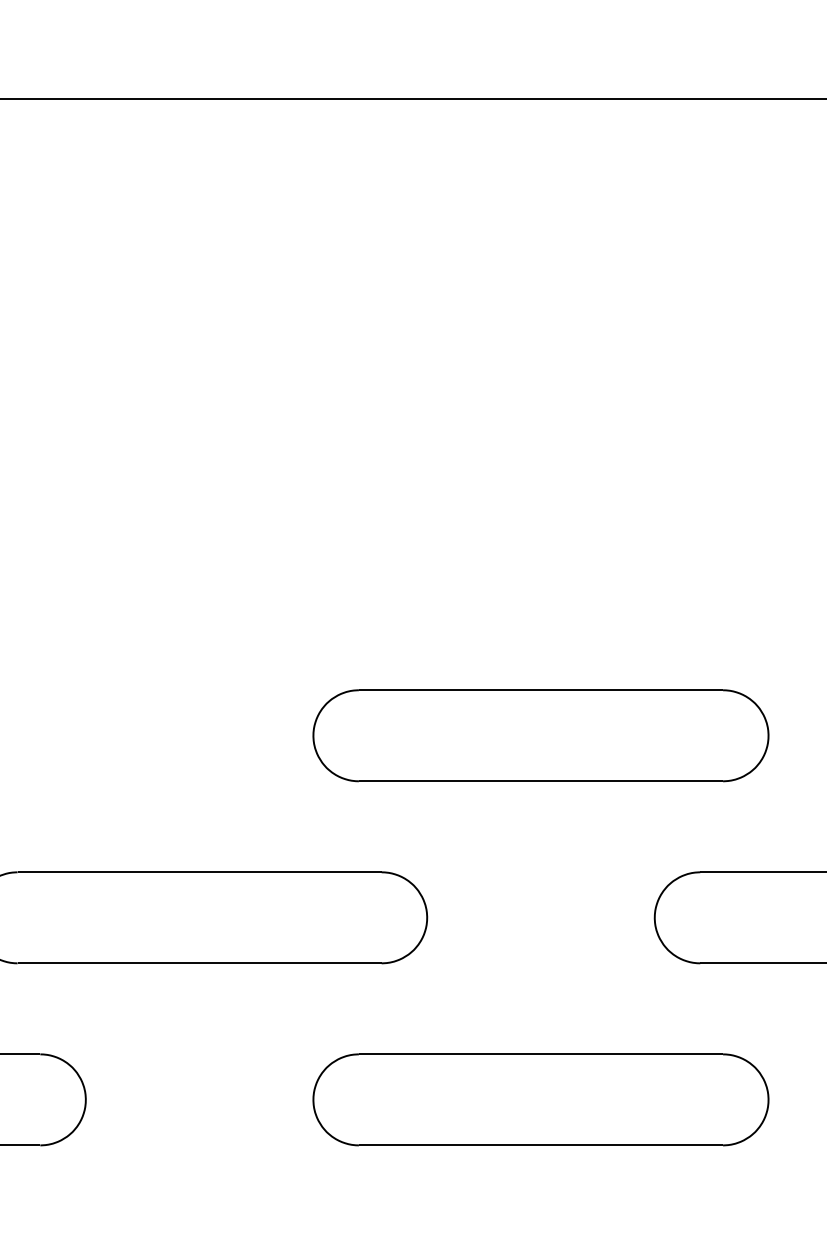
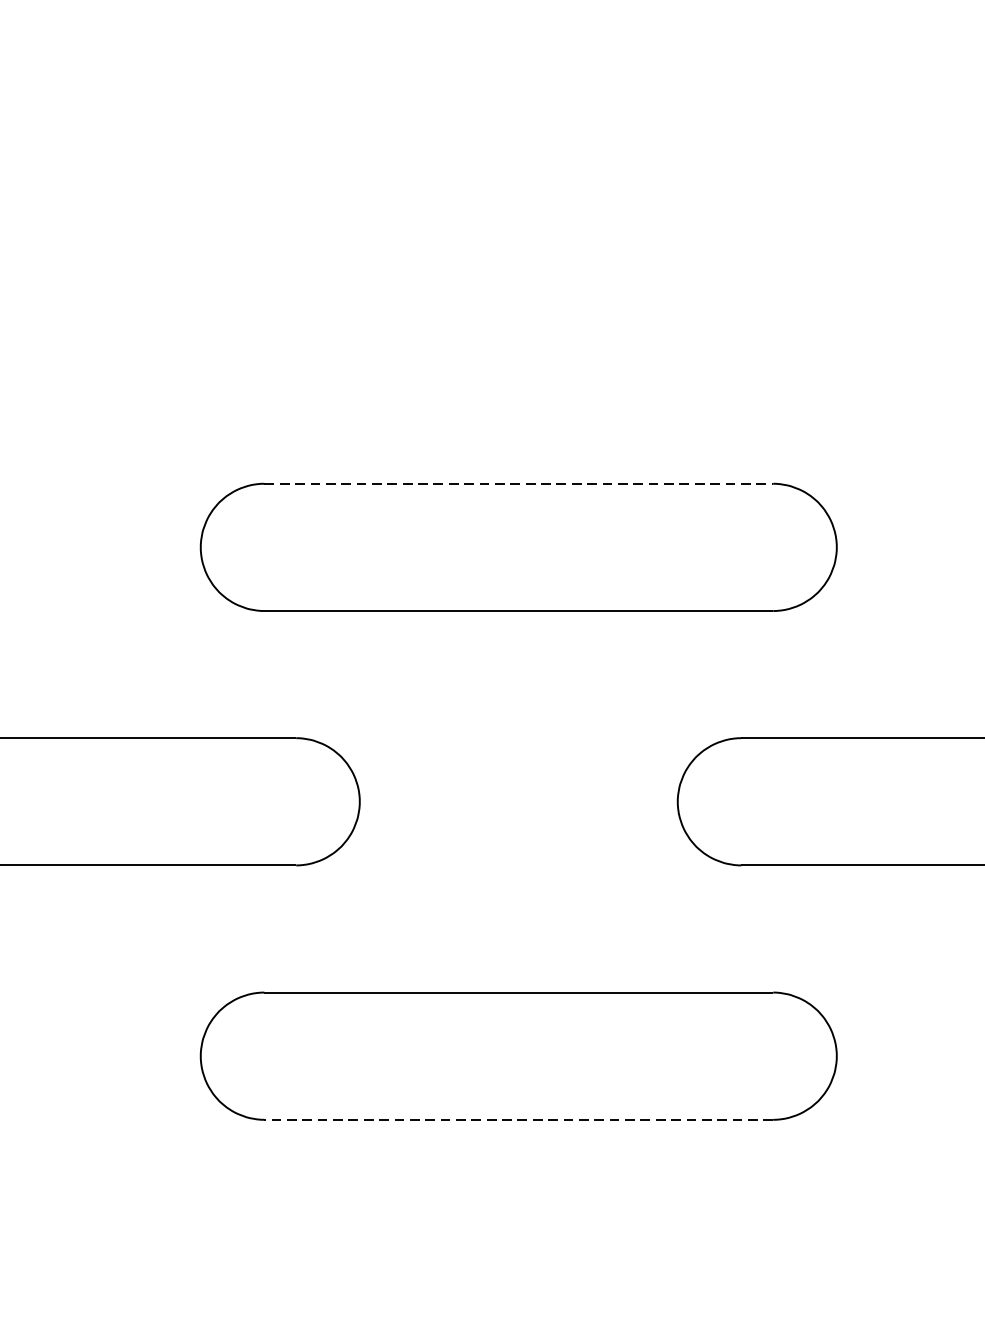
line: (541, 690) -> (519, 484), solid -> dashed
line: (540, 1145) -> (518, 1119), solid -> dashed

